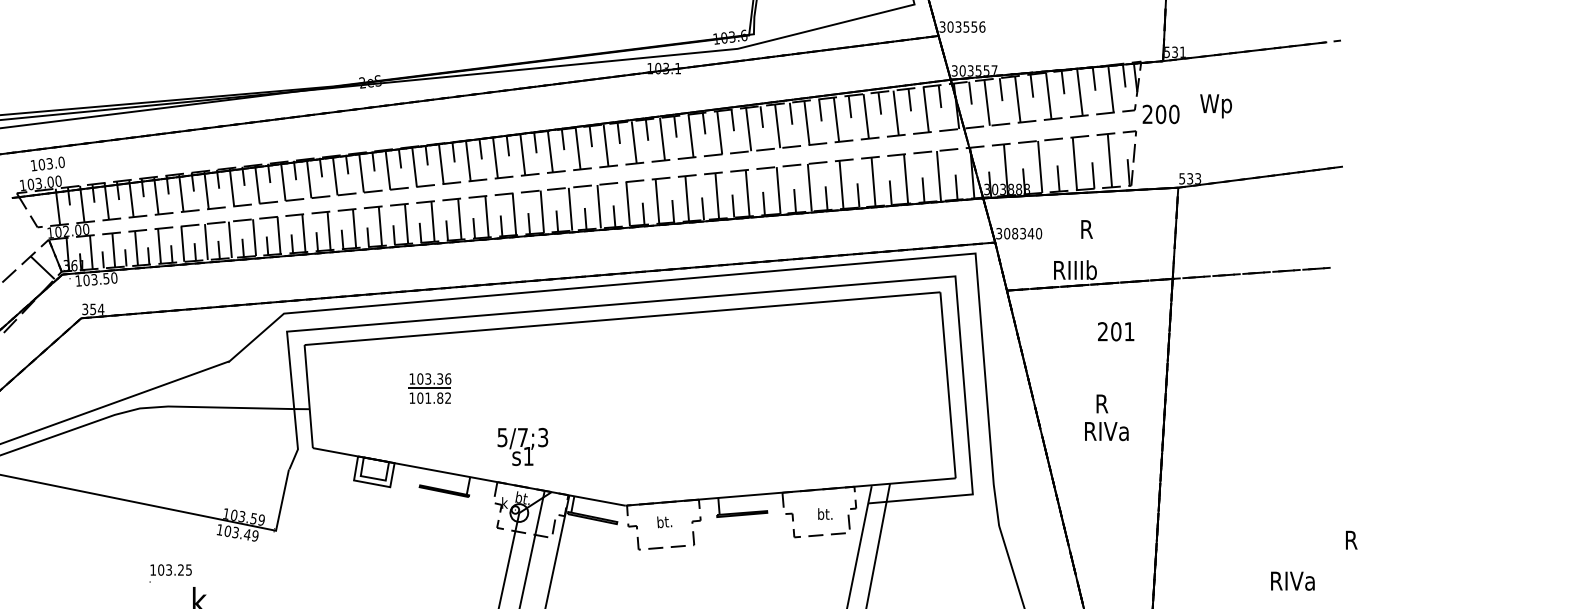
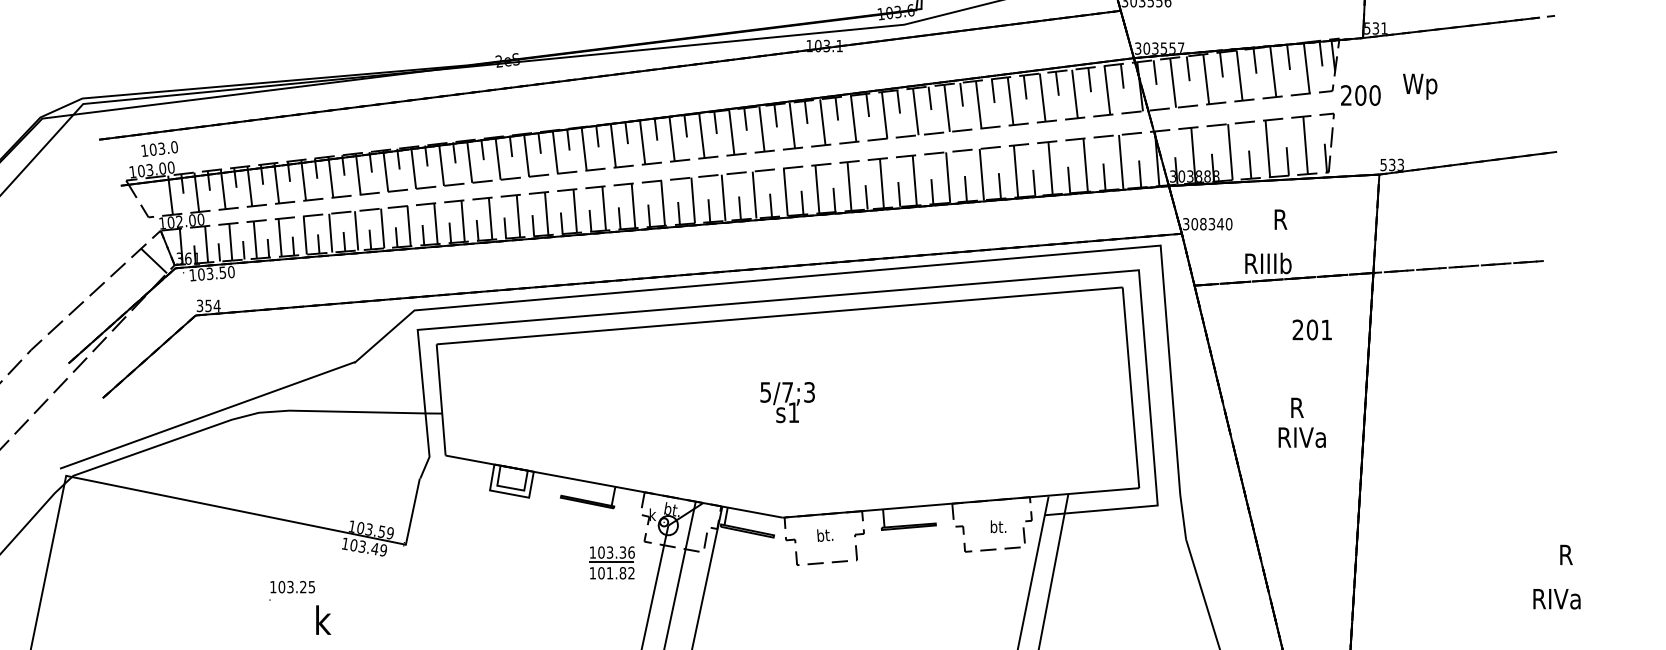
part: (429, 388) -> (611, 562), moved
text: (522, 446) -> (787, 402), moved
text: (1292, 580) -> (1556, 598), moved

